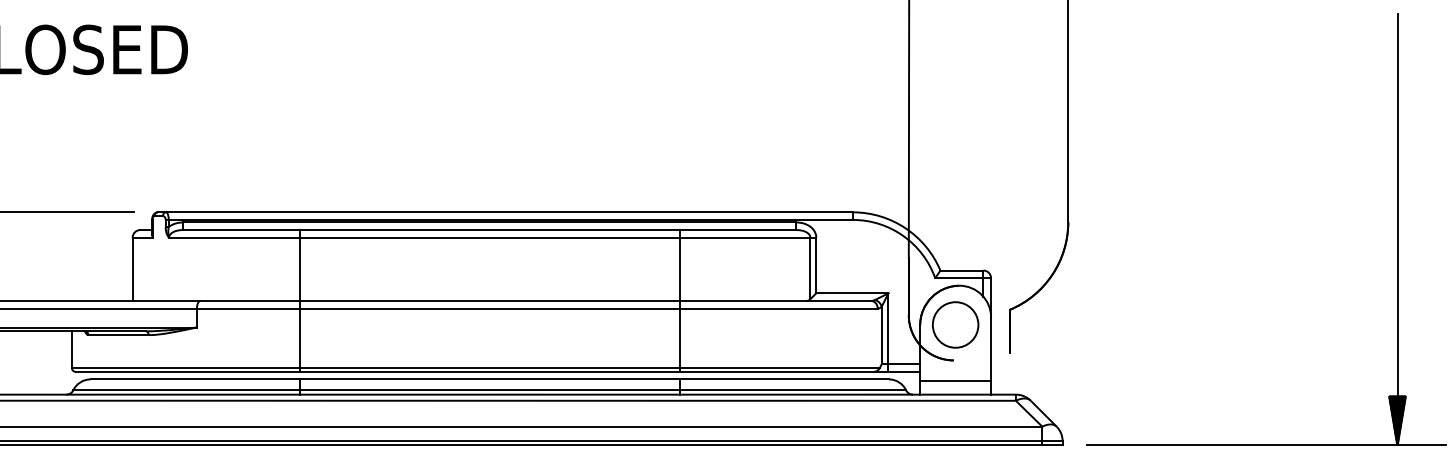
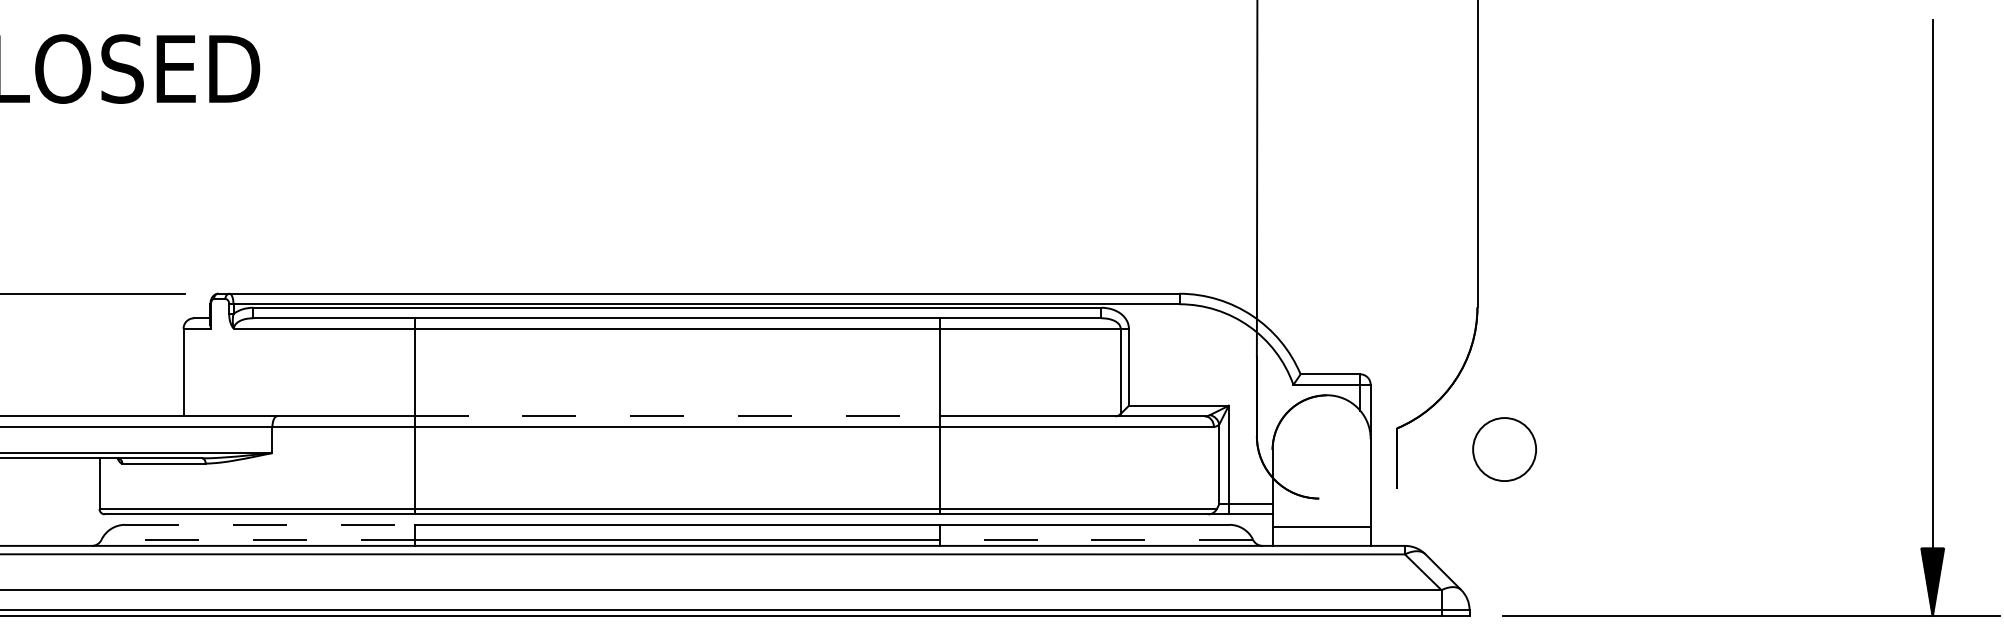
line: (489, 301) -> (677, 416), solid -> dashed
circle: (955, 324) -> (1504, 449), moved
line: (194, 379) -> (269, 524), solid -> dashed
line: (186, 390) -> (258, 539), solid -> dashed
line: (792, 390) -> (1096, 539), solid -> dashed

